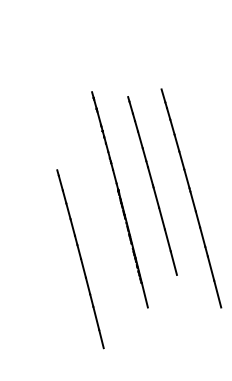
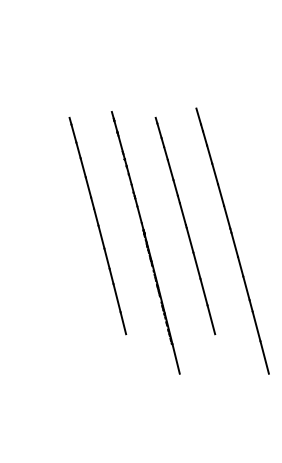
line: (80, 259) -> (97, 226), moved

